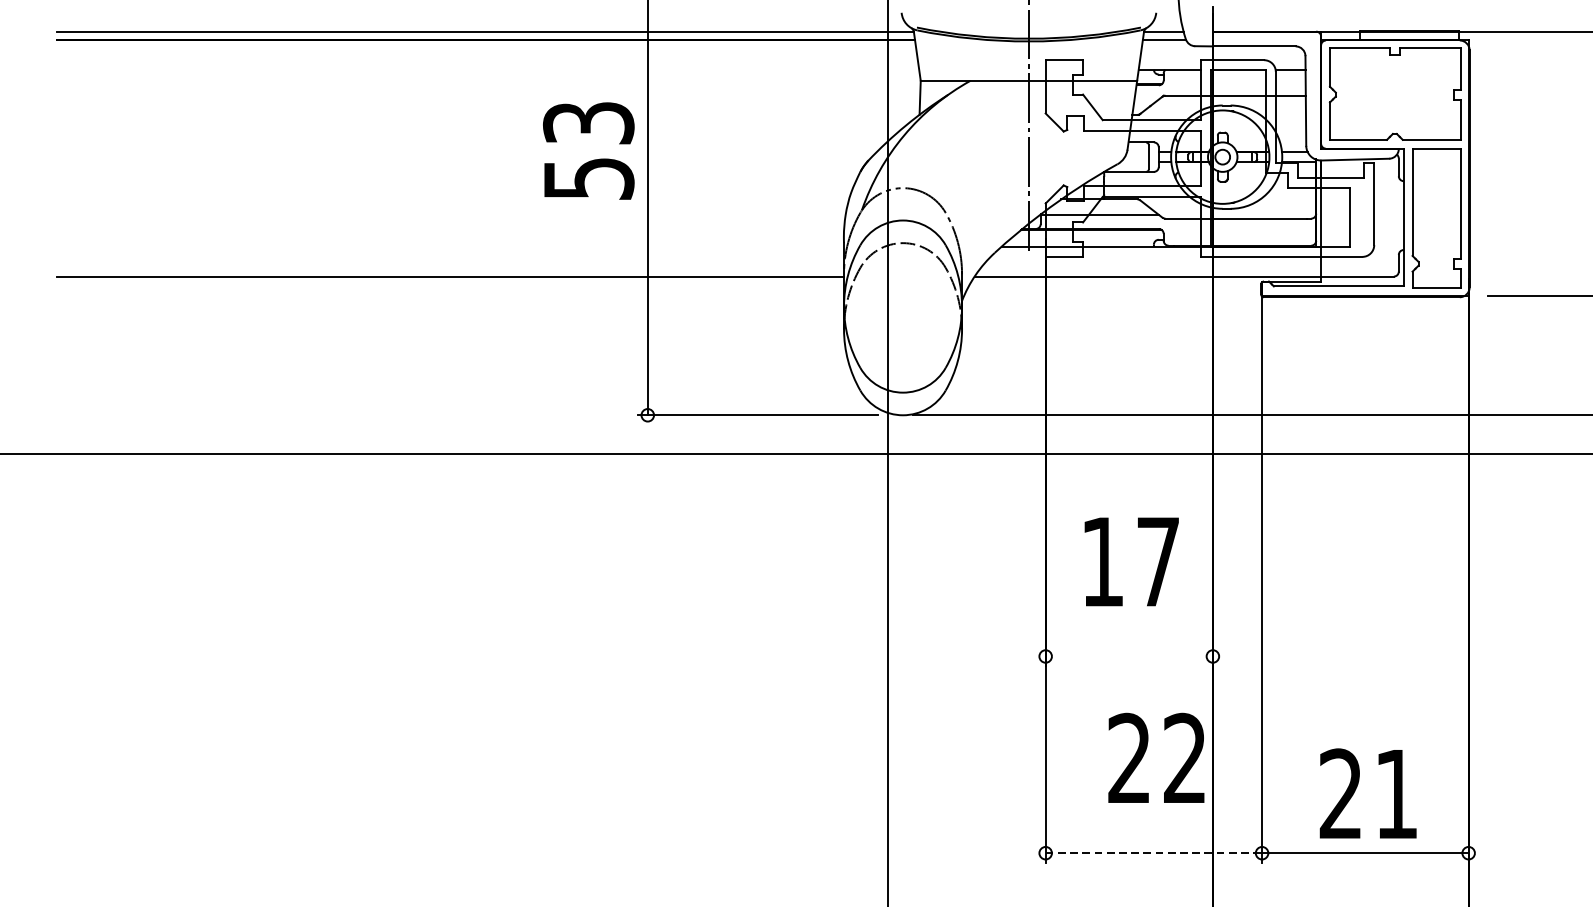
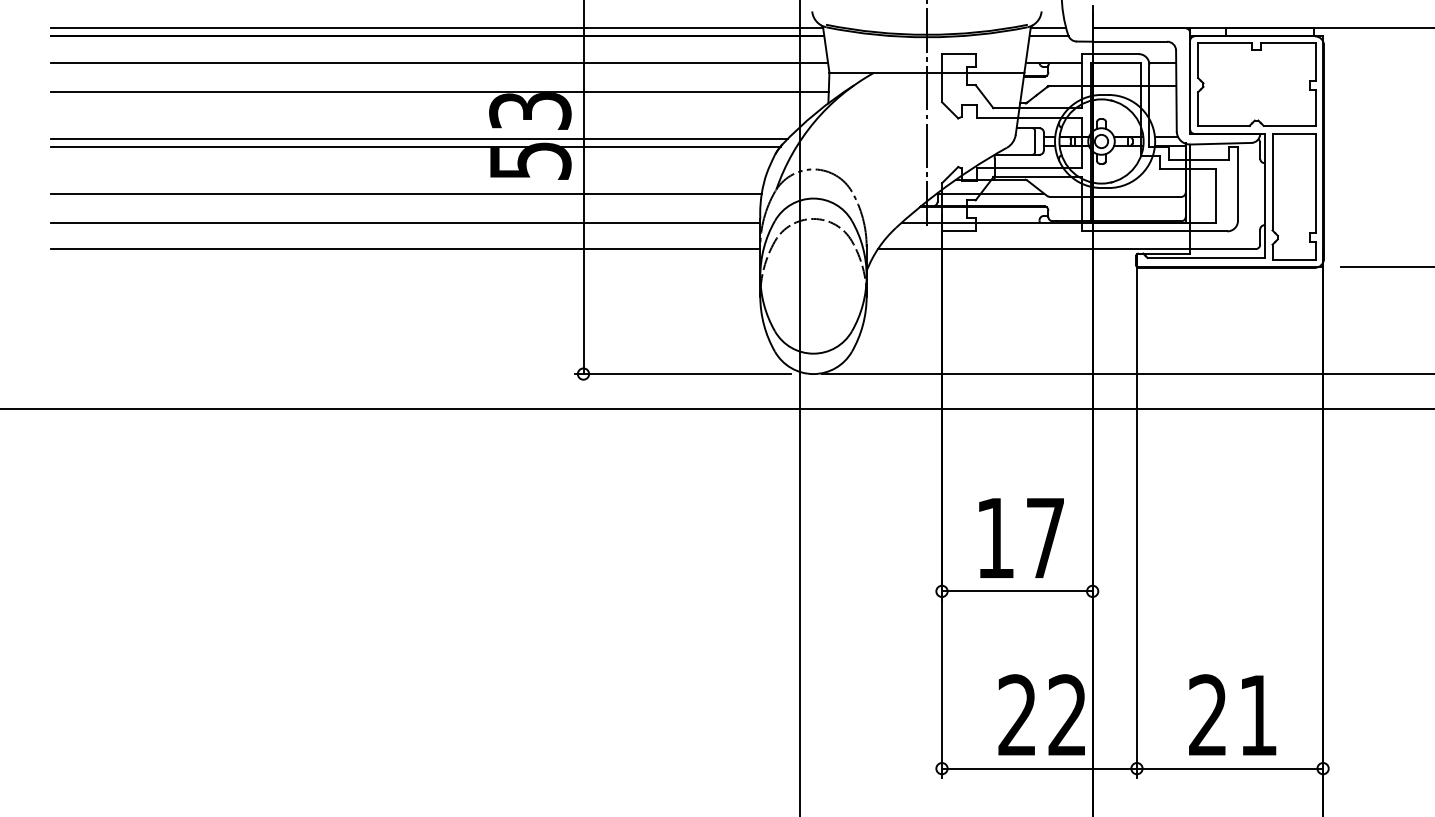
line: (487, 69) -> (439, 62), added
line: (487, 101) -> (439, 91), added
line: (465, 153) -> (419, 138), added
line: (461, 162) -> (415, 146), added
line: (451, 214) -> (406, 193), added
line: (450, 247) -> (405, 222), added
text: (1131, 561) -> (1021, 537), moved
line: (1129, 656) -> (1017, 591), added
text: (1156, 757) -> (1041, 714), moved
line: (1153, 853) -> (1039, 768), dashed -> solid

